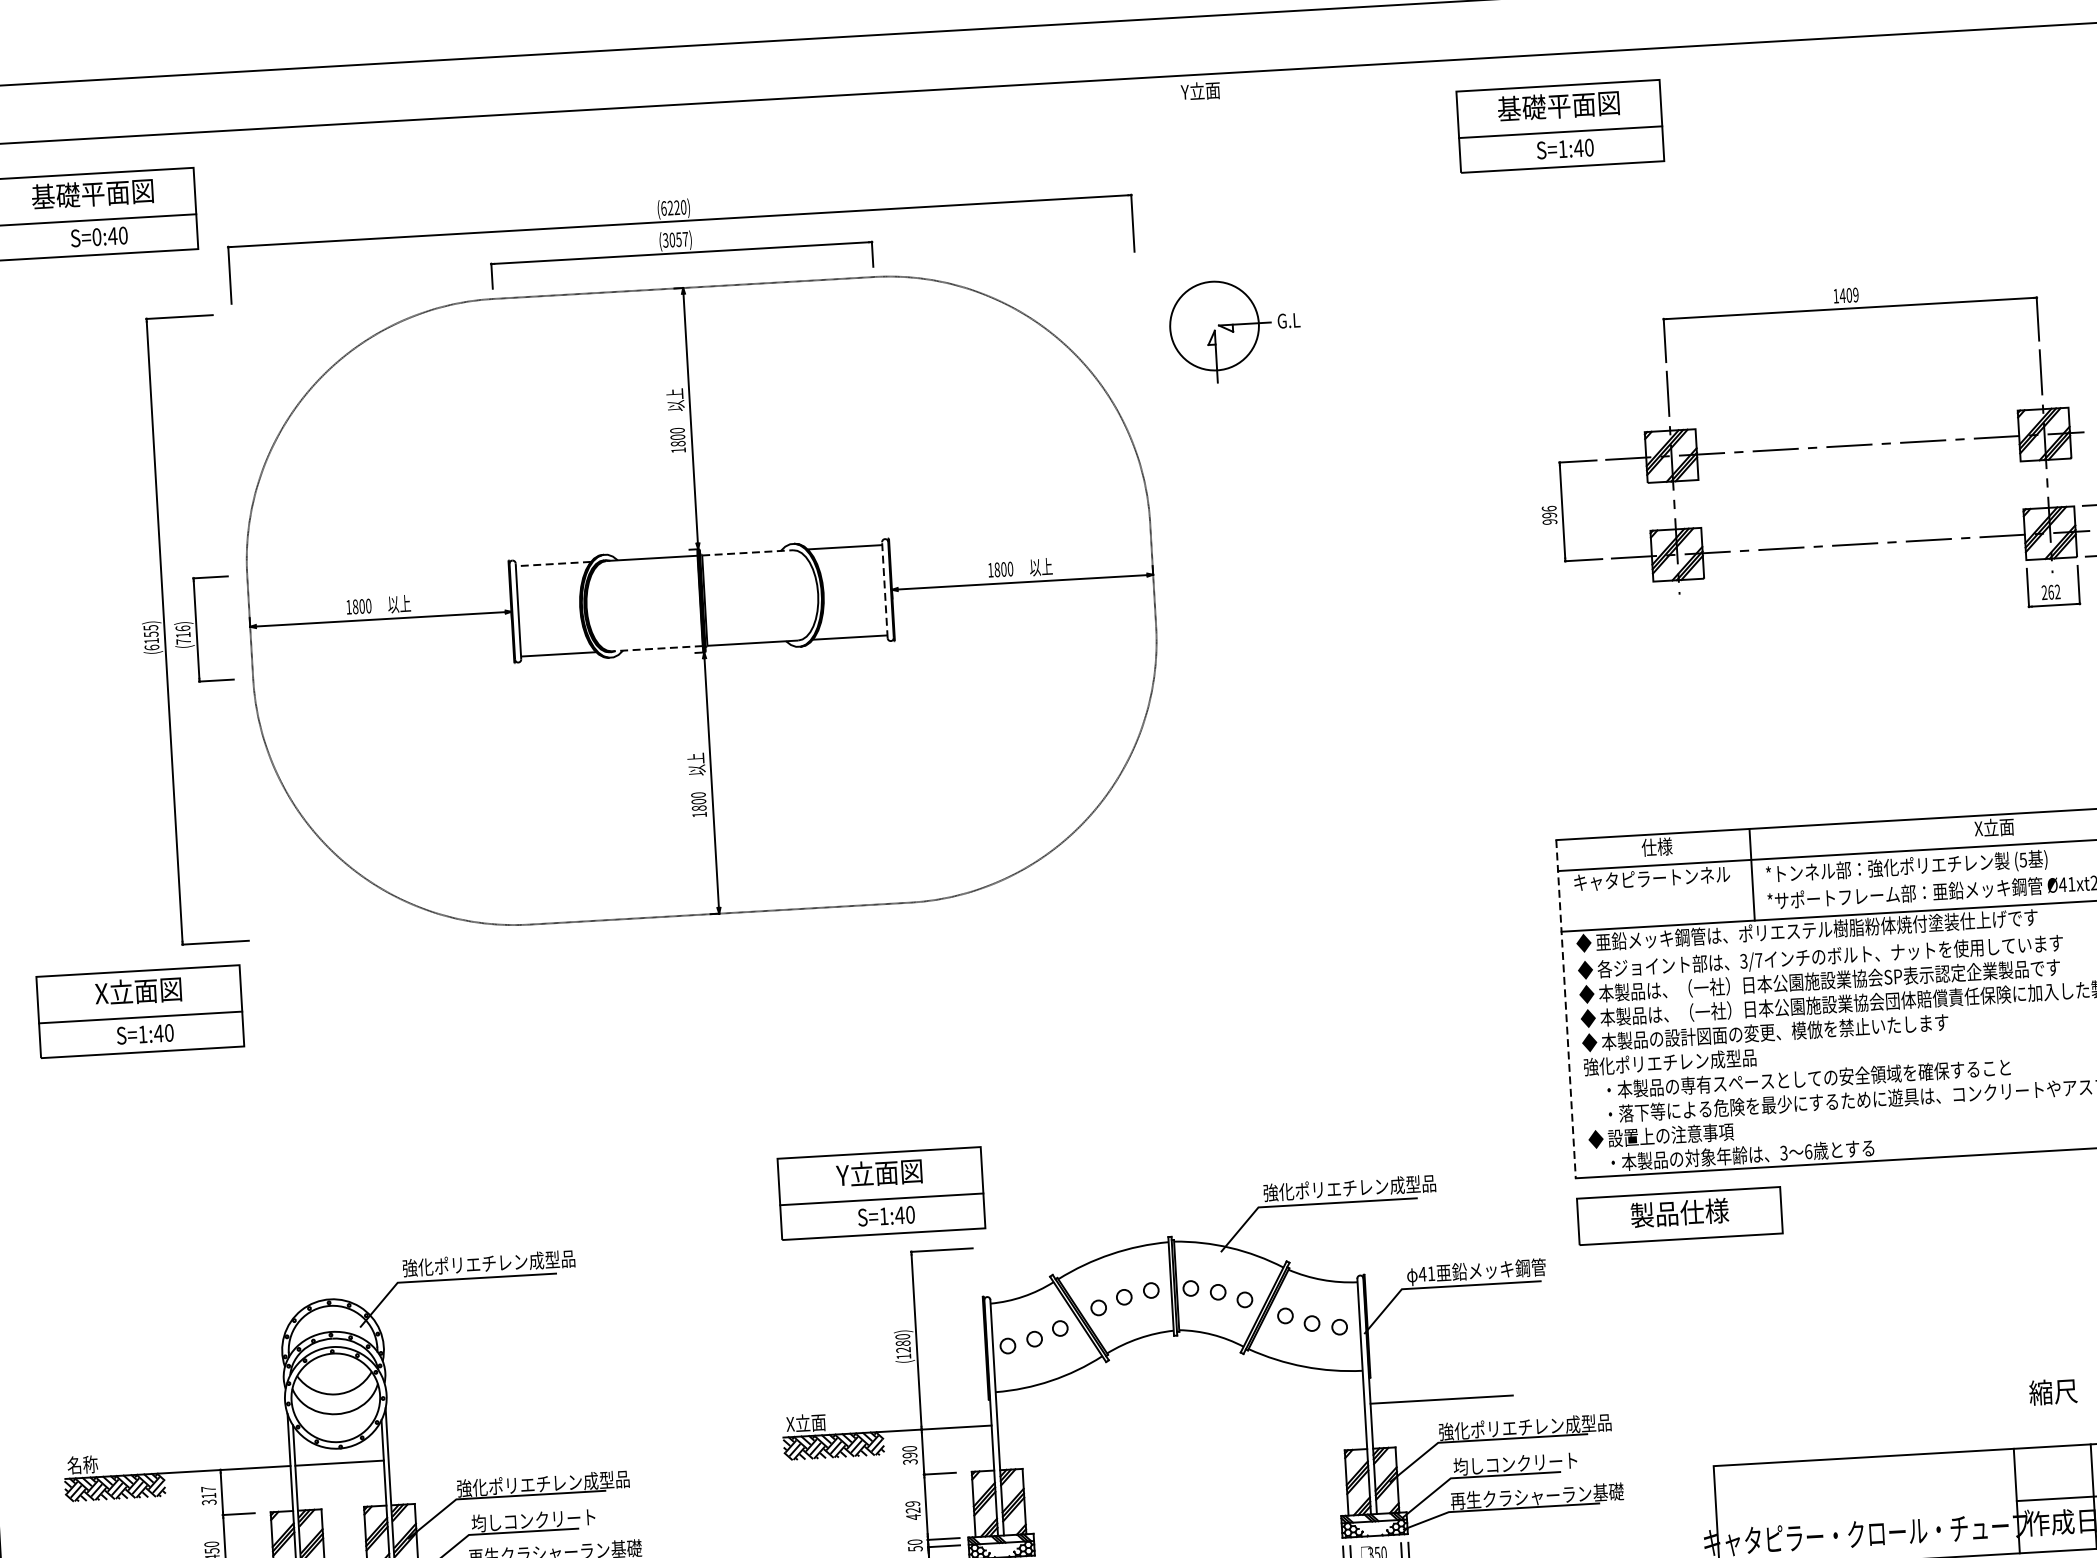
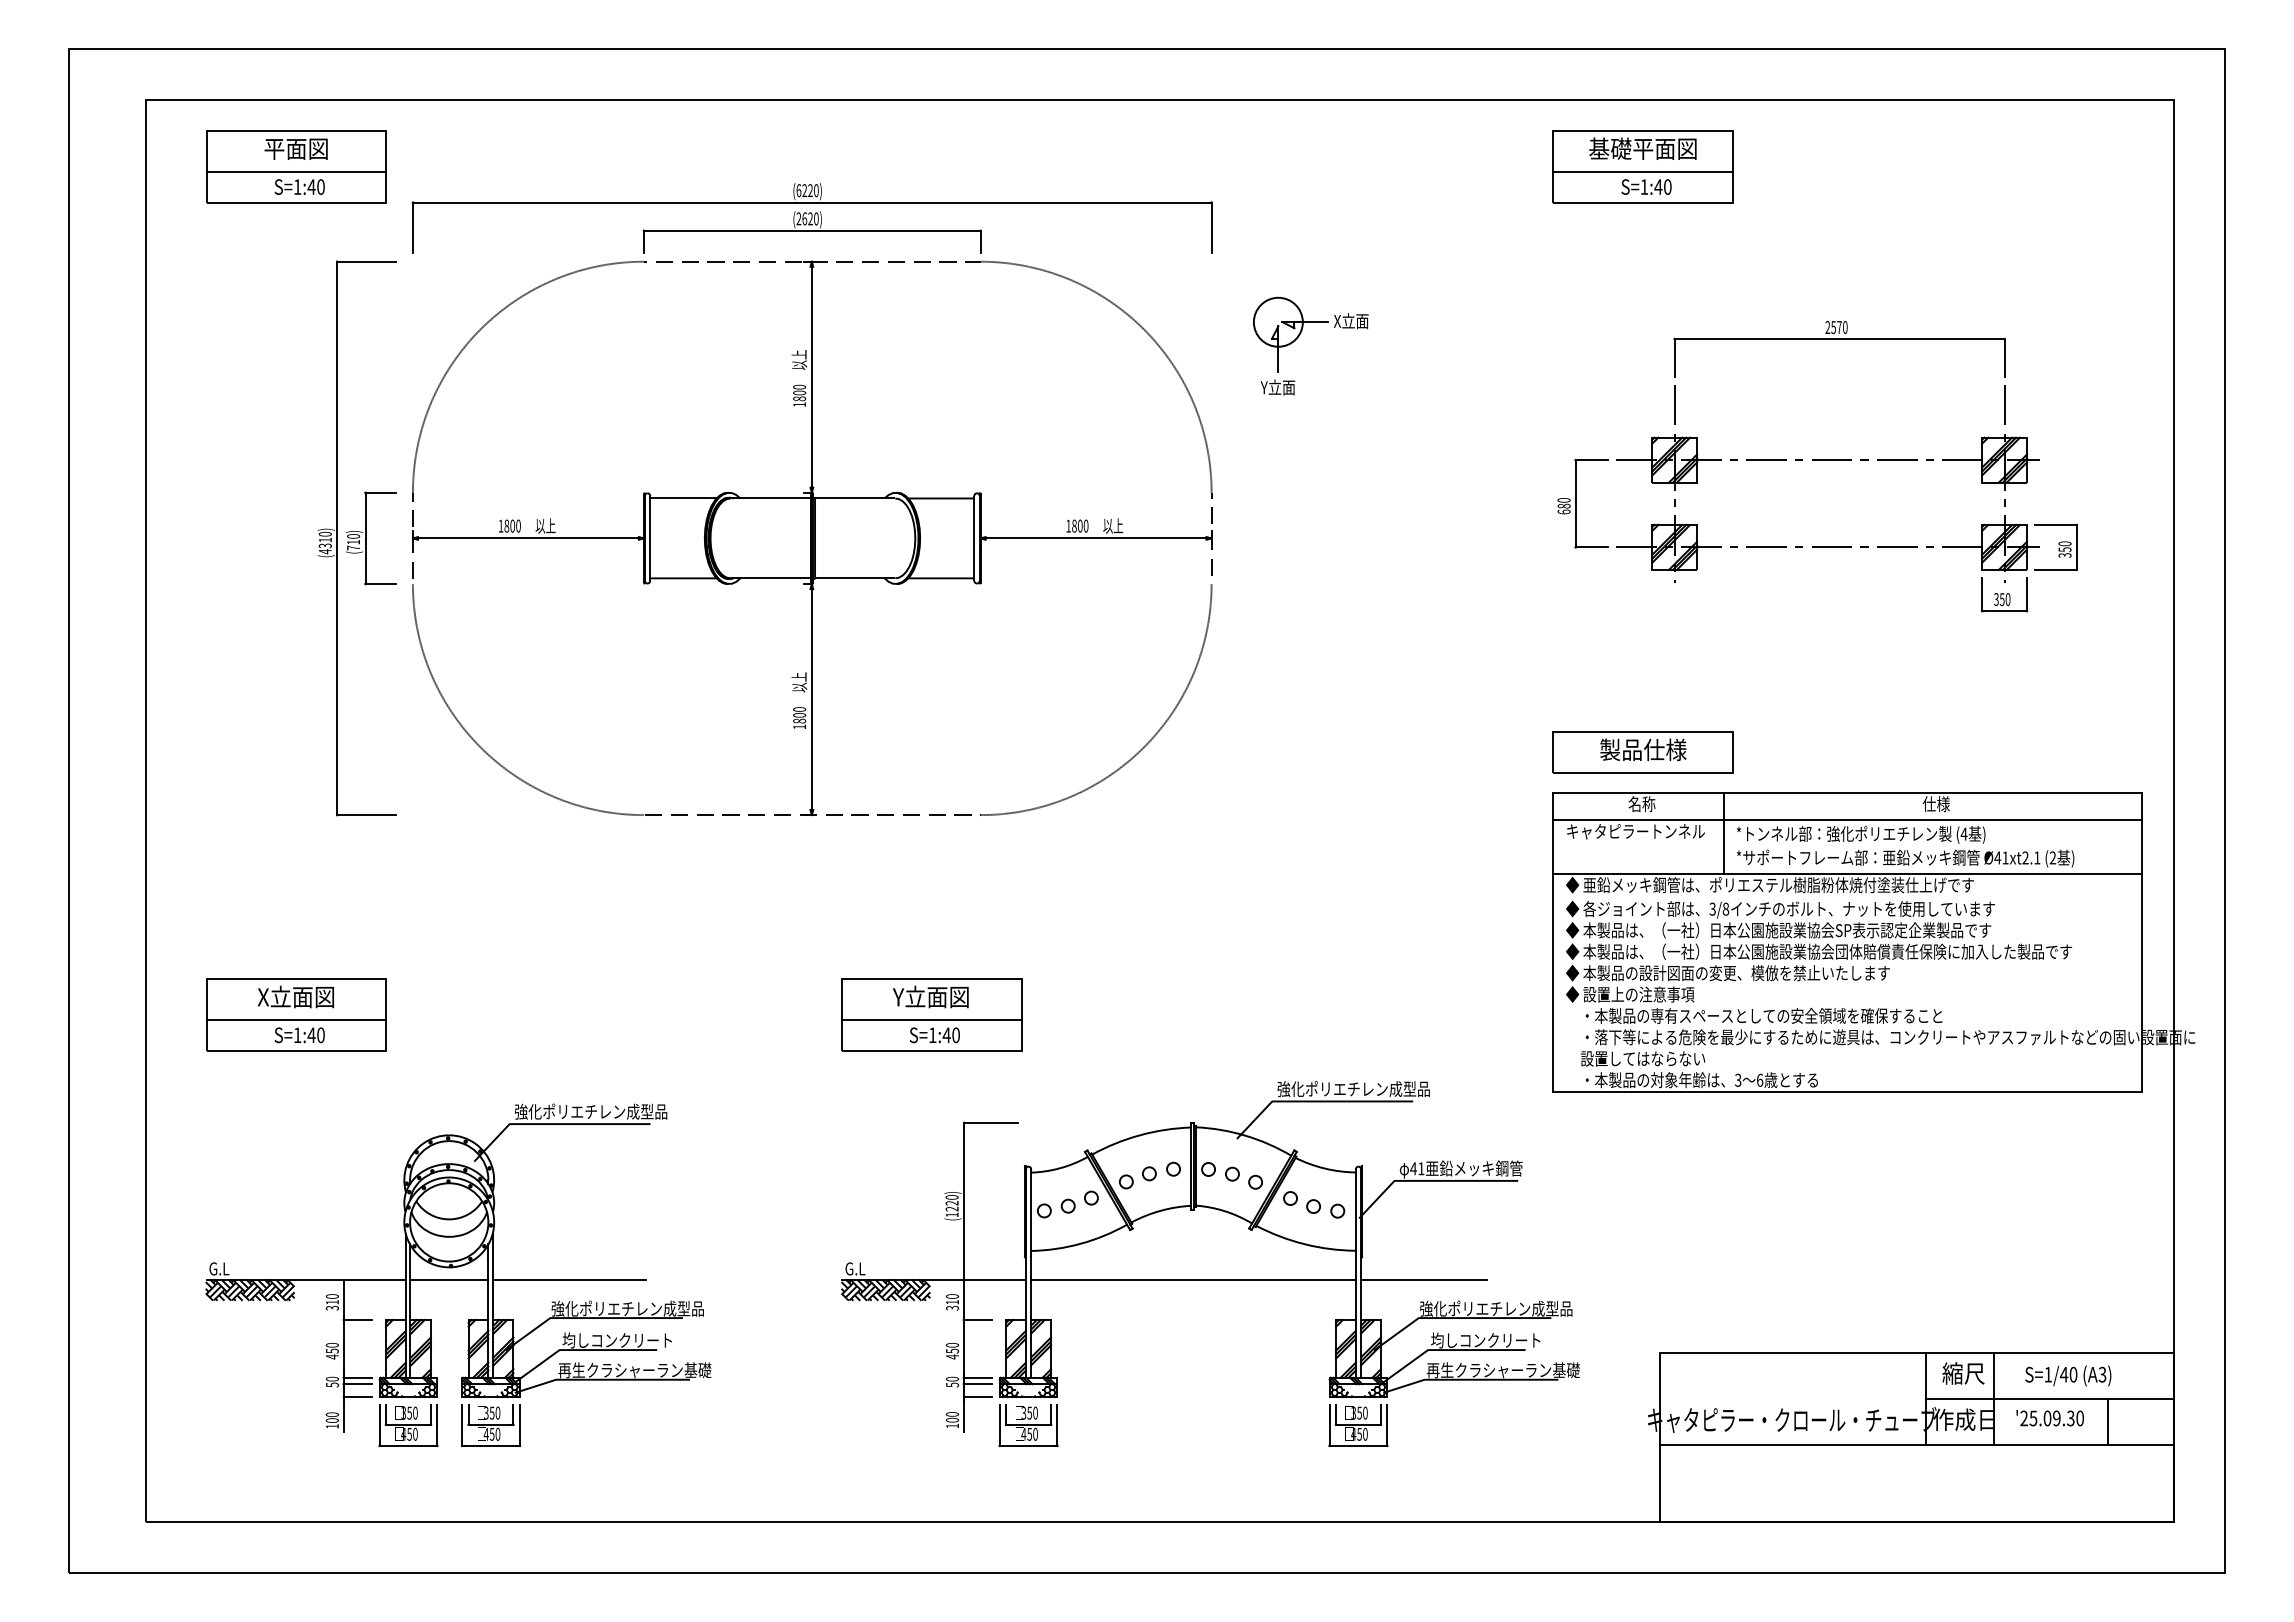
text: (1200, 91) -> (1277, 387), moved
part: (1559, 126) -> (1642, 166), moved
text: (91, 193) -> (295, 148), 基礎平面図 -> 平面図
text: (96, 236) -> (297, 186), S=0:40 -> S=1:40
text: (675, 239) -> (807, 218), (3057) -> (2620)
text: (1845, 295) -> (1836, 327), 1409 -> 2570
text: (1297, 320) -> (1351, 321), G.L -> X立面
circle: (1213, 325) -> (1277, 321), size x0.62
text: (1548, 515) -> (1563, 506), 996 -> 680
line: (747, 552) -> (855, 498), dashed -> solid
line: (552, 564) -> (682, 498), dashed -> solid
line: (885, 589) -> (974, 537), dashed -> solid
text: (2051, 592) -> (2002, 599), 262 -> 350
text: (182, 628) -> (353, 536), (716) -> (710)
text: (150, 637) -> (324, 542), (6155) -> (4310)
line: (657, 648) -> (770, 578), dashed -> solid
text: (1993, 828) -> (1939, 804), X立面 -> 仕様
text: (1656, 847) -> (1641, 804), 仕様 -> 名称
text: (2022, 859) -> (1963, 833), (5 -> (4
text: (1758, 959) -> (1725, 908), 3/7 -> 3/8
line: (1566, 1009) -> (1553, 942), dashed -> solid
part: (140, 1011) -> (296, 1014), moved
text: (1670, 1062) -> (1642, 994), 強化ポリエチレン成型品 -> ◆ 設置上の注意事項
text: (1666, 1135) -> (1635, 1058), ◆ 設置上の注意事項 -> 設置してはならない
part: (881, 1192) -> (931, 1014), moved
part: (1678, 1216) -> (1642, 752), moved
text: (902, 1342) -> (951, 1202), (1280) -> (1220)
text: (2053, 1391) -> (1963, 1373), moved
line: (1181, 1414) -> (1193, 1280), added
text: (806, 1423) -> (862, 1268), X立面 -> G.L
line: (475, 1455) -> (569, 1280), added
text: (910, 1455) -> (952, 1302), 390 -> 310
text: (82, 1464) -> (222, 1268), 名称 -> G.L
text: (207, 1489) -> (331, 1296), 317 -> 310
text: (913, 1507) -> (952, 1348), 429 -> 450

